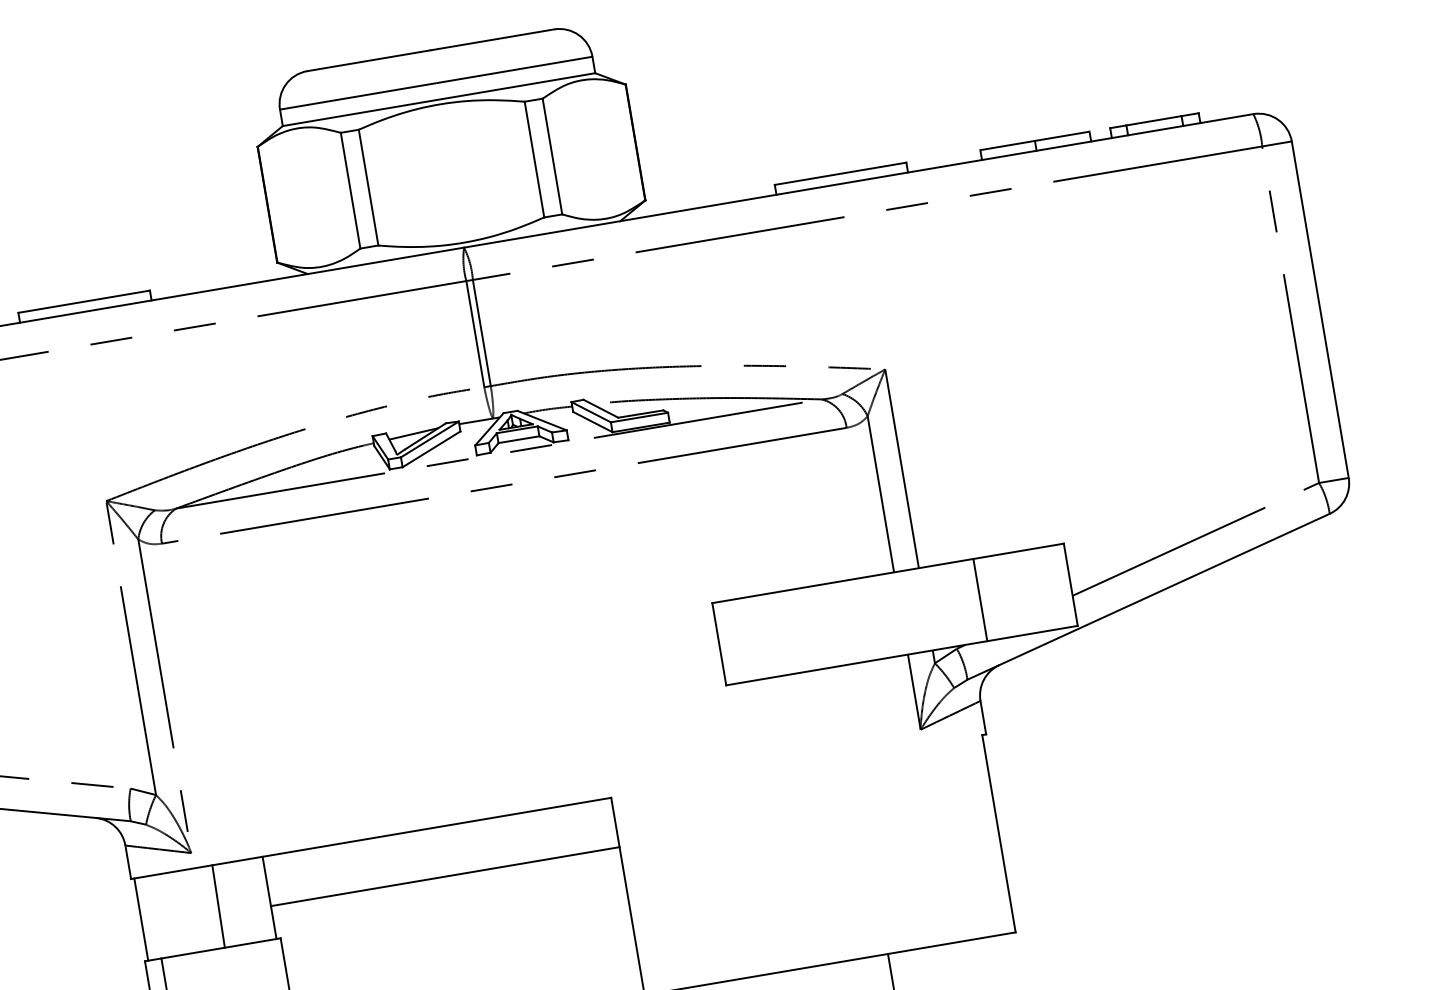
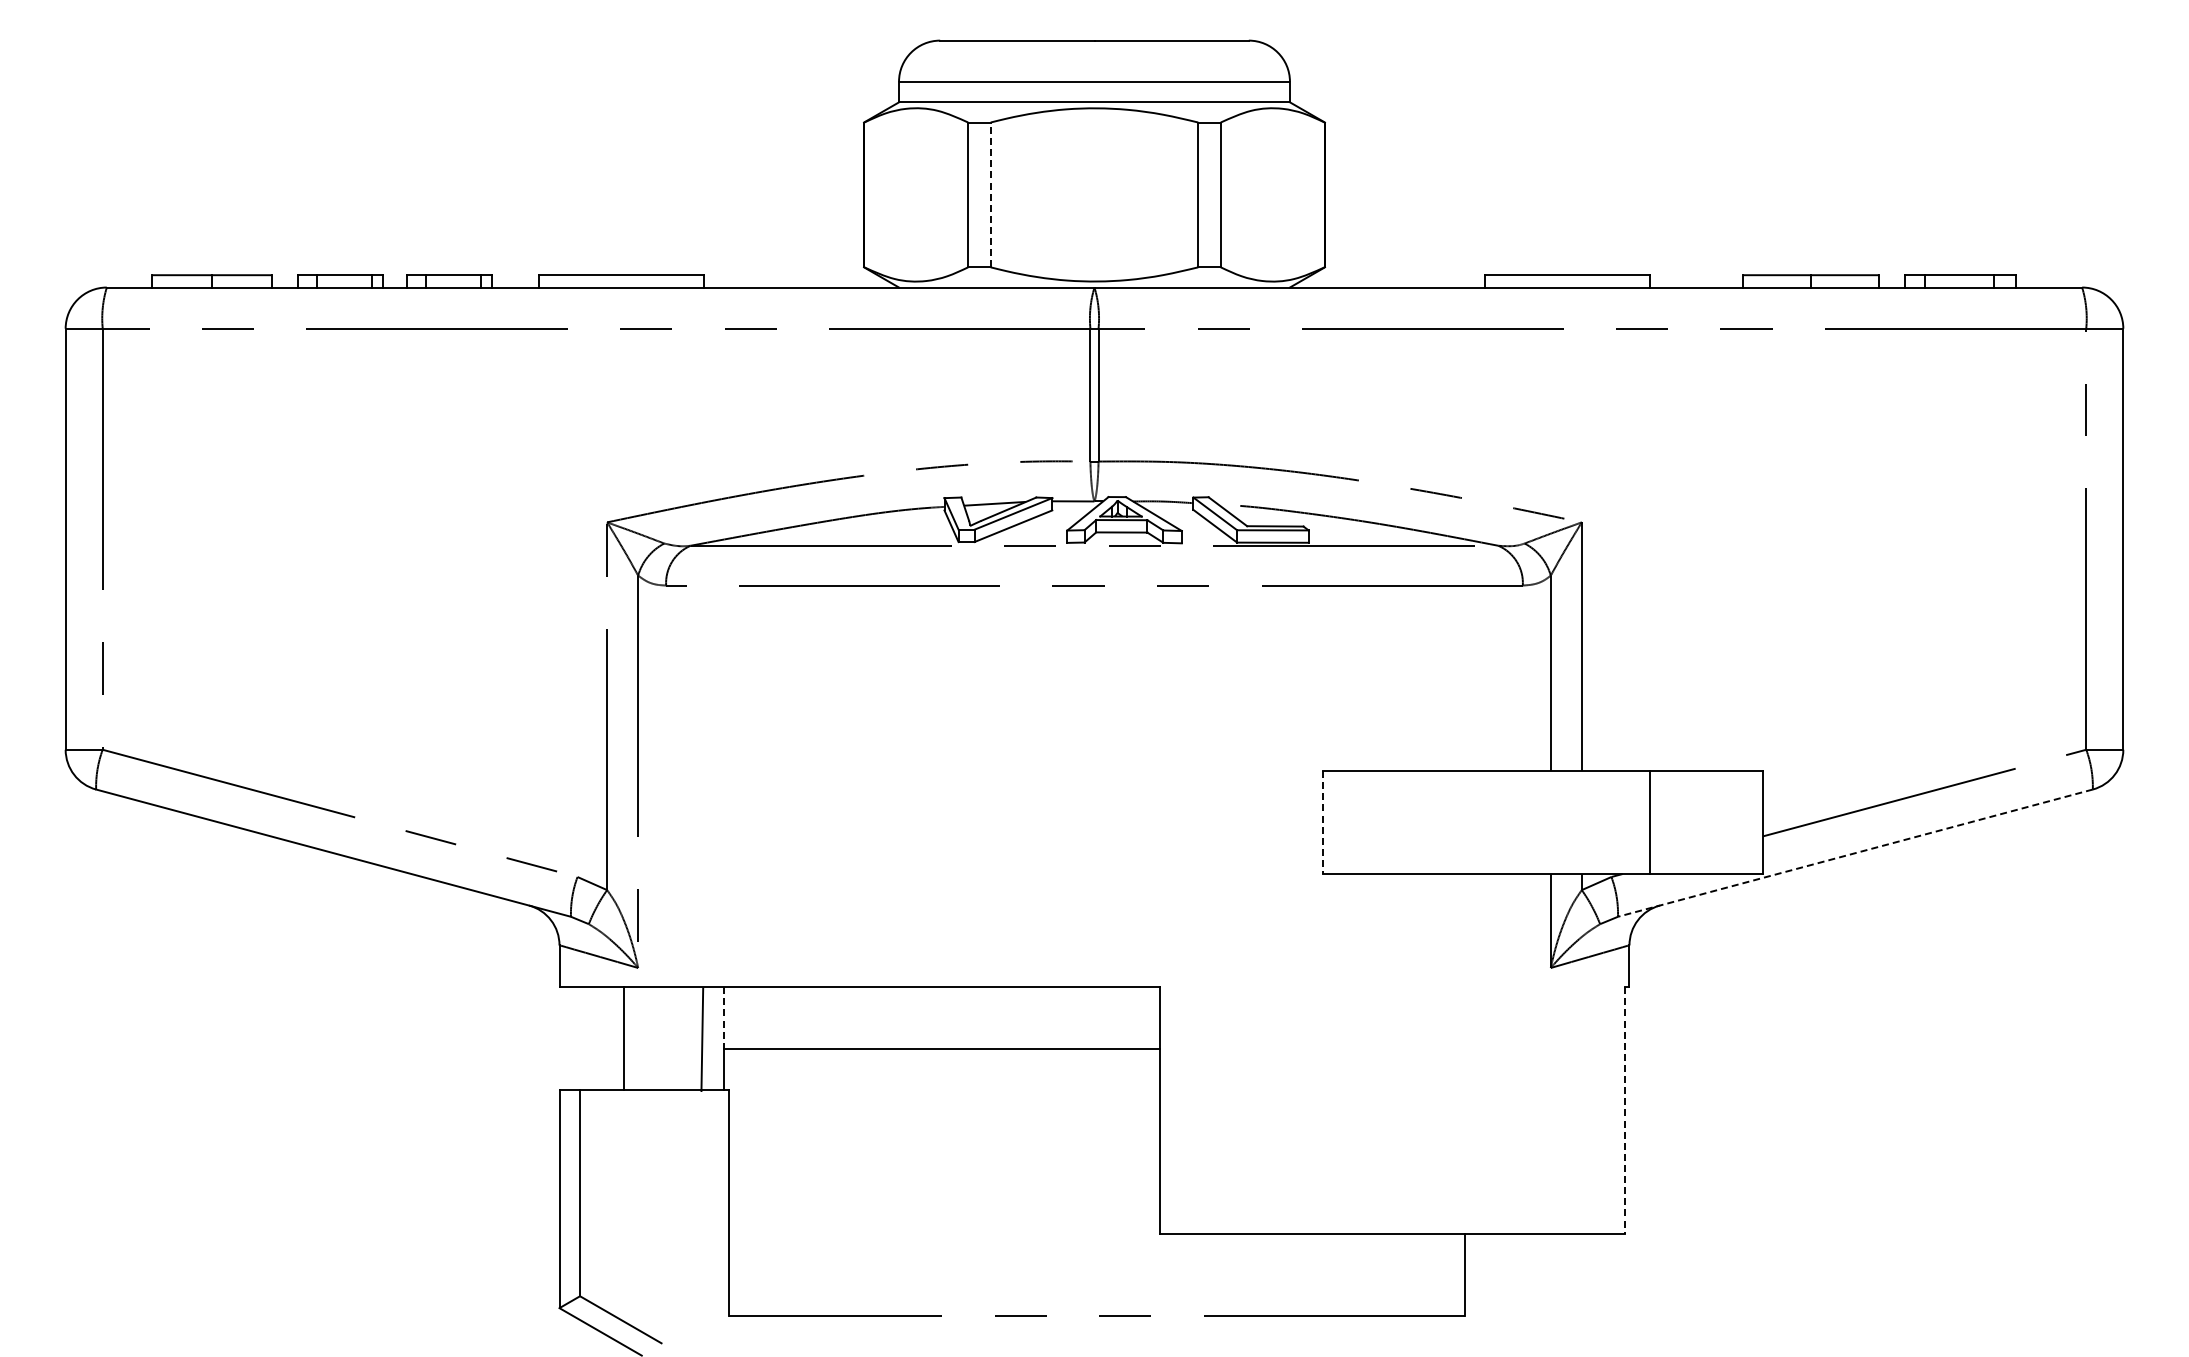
line: (368, 187) -> (990, 194), solid -> dashed
line: (1148, 597) -> (1855, 853), solid -> dashed
line: (719, 644) -> (1323, 823), solid -> dashed
line: (998, 834) -> (1624, 1111), solid -> dashed
line: (267, 881) -> (724, 1018), solid -> dashed
line: (218, 906) -> (702, 1039), moved
line: (141, 919) -> (623, 1038), moved

